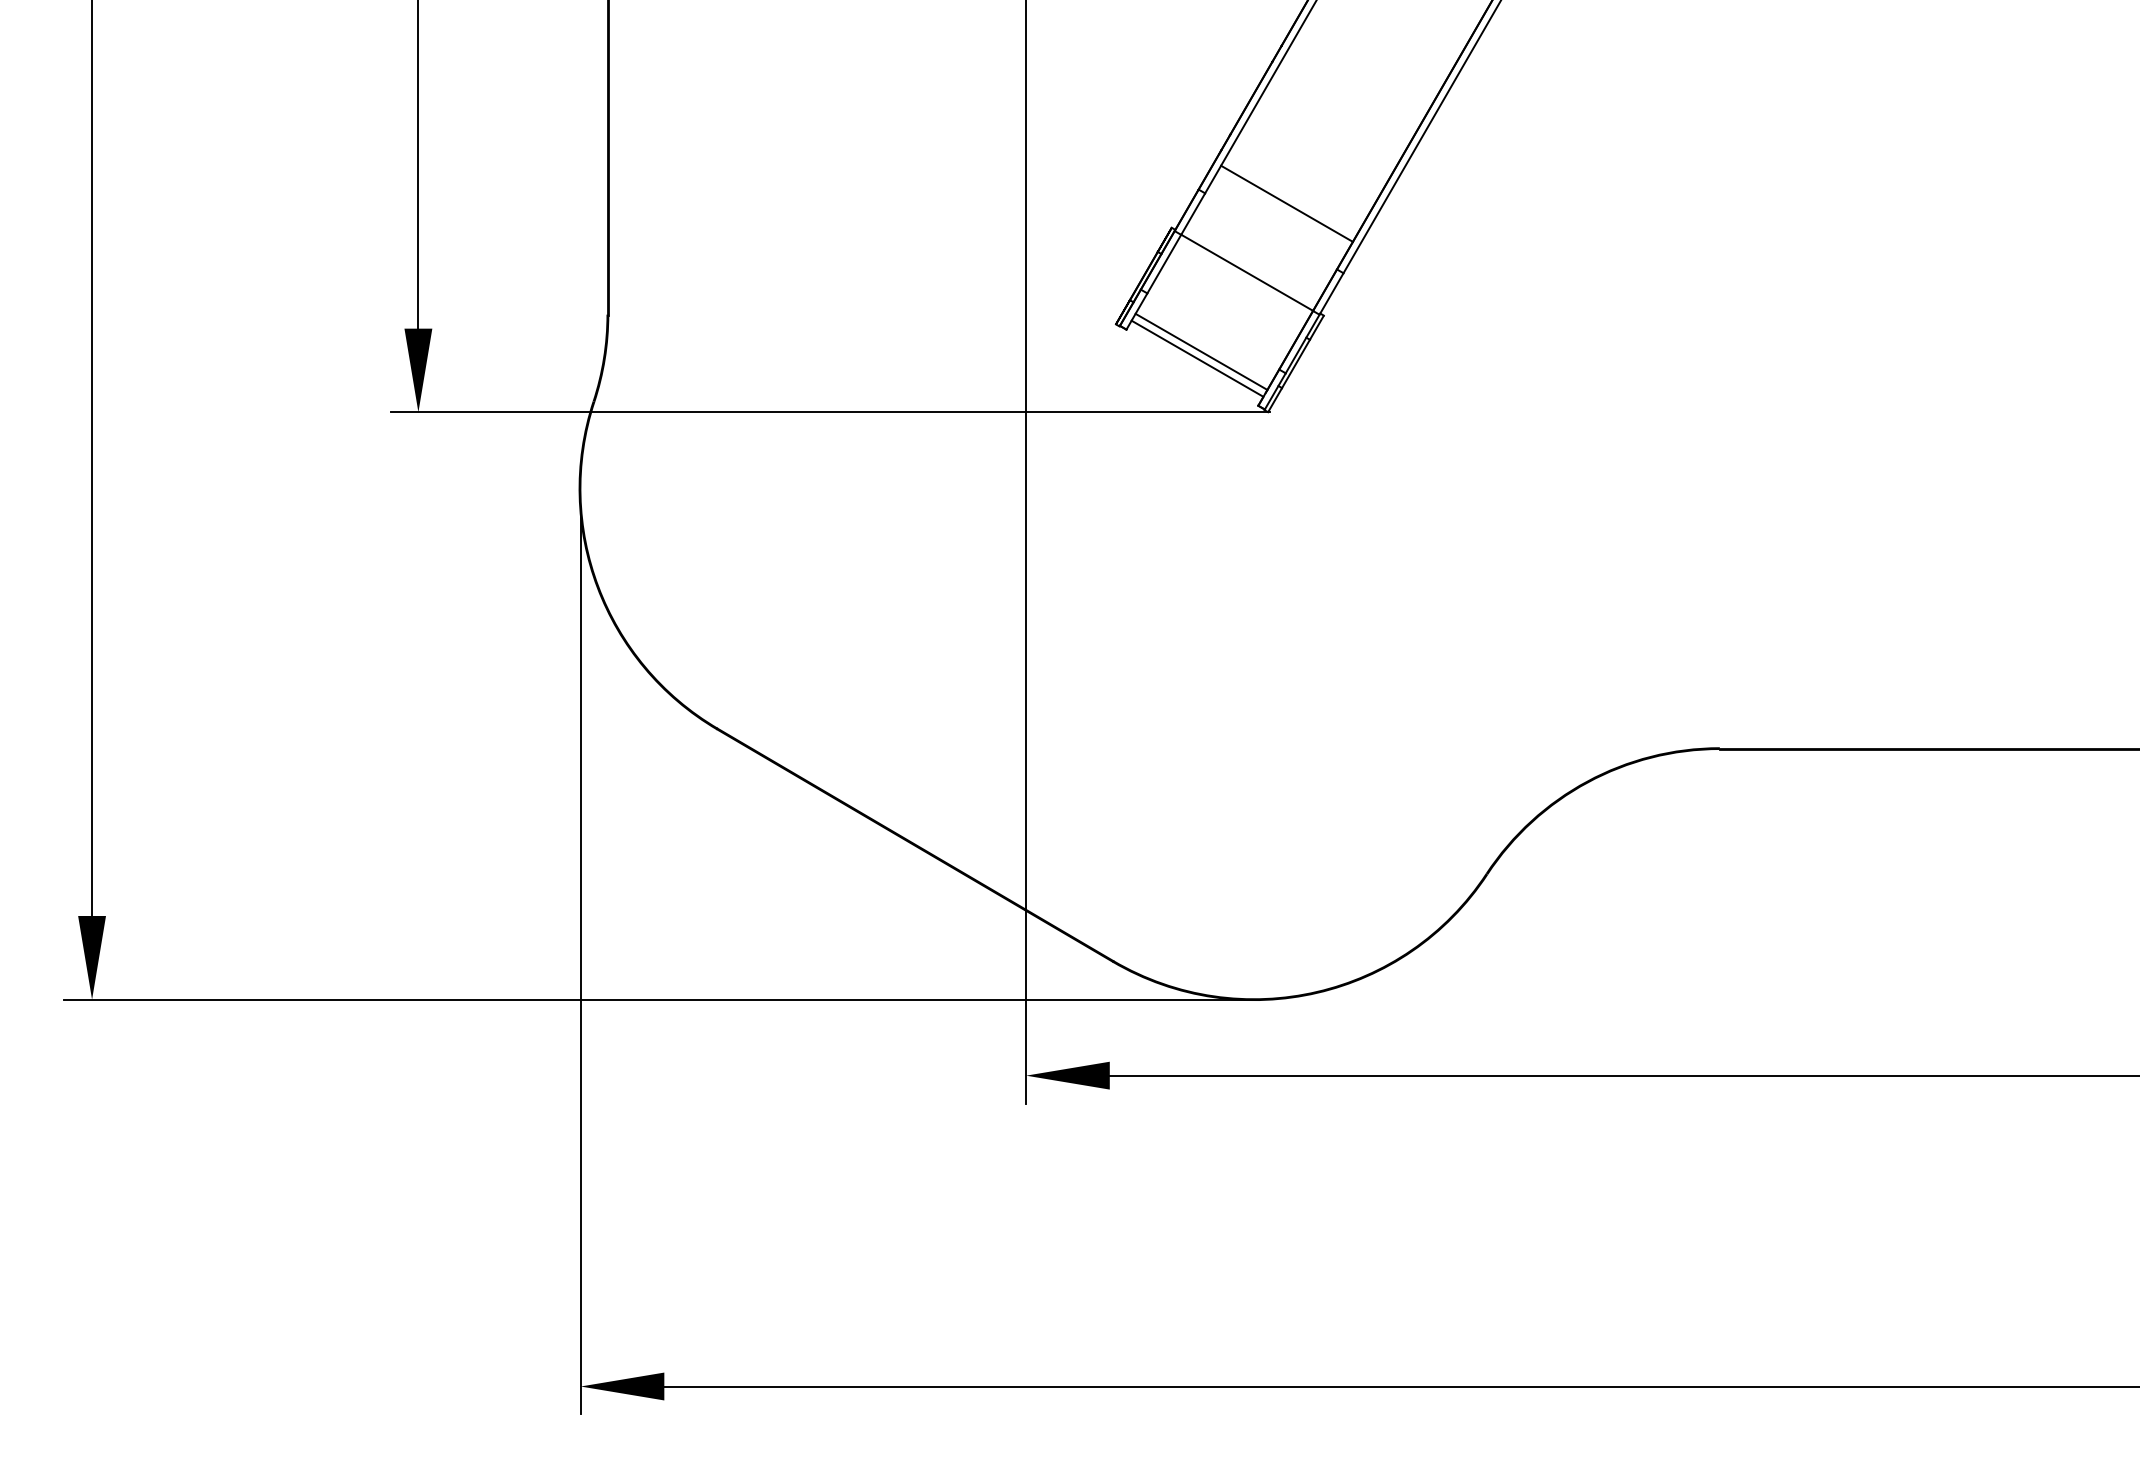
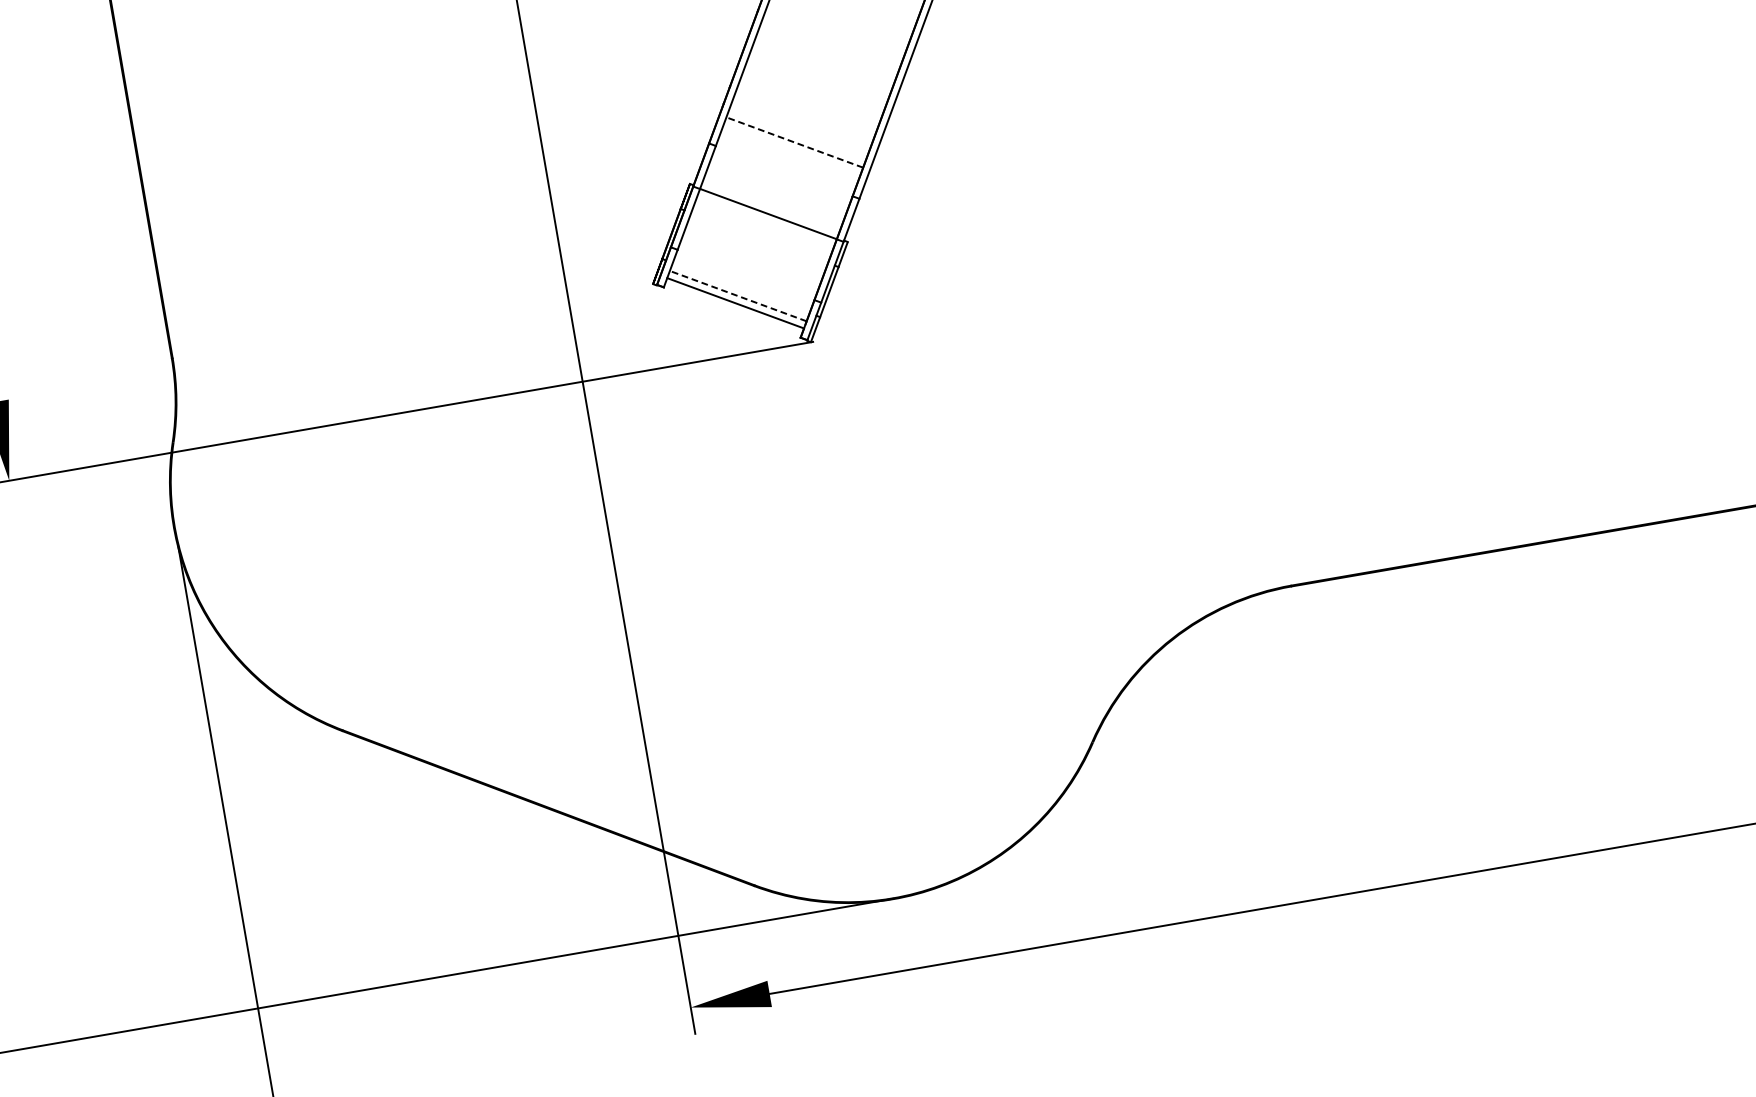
line: (1286, 203) -> (794, 142), solid -> dashed
line: (1201, 351) -> (738, 295), solid -> dashed

